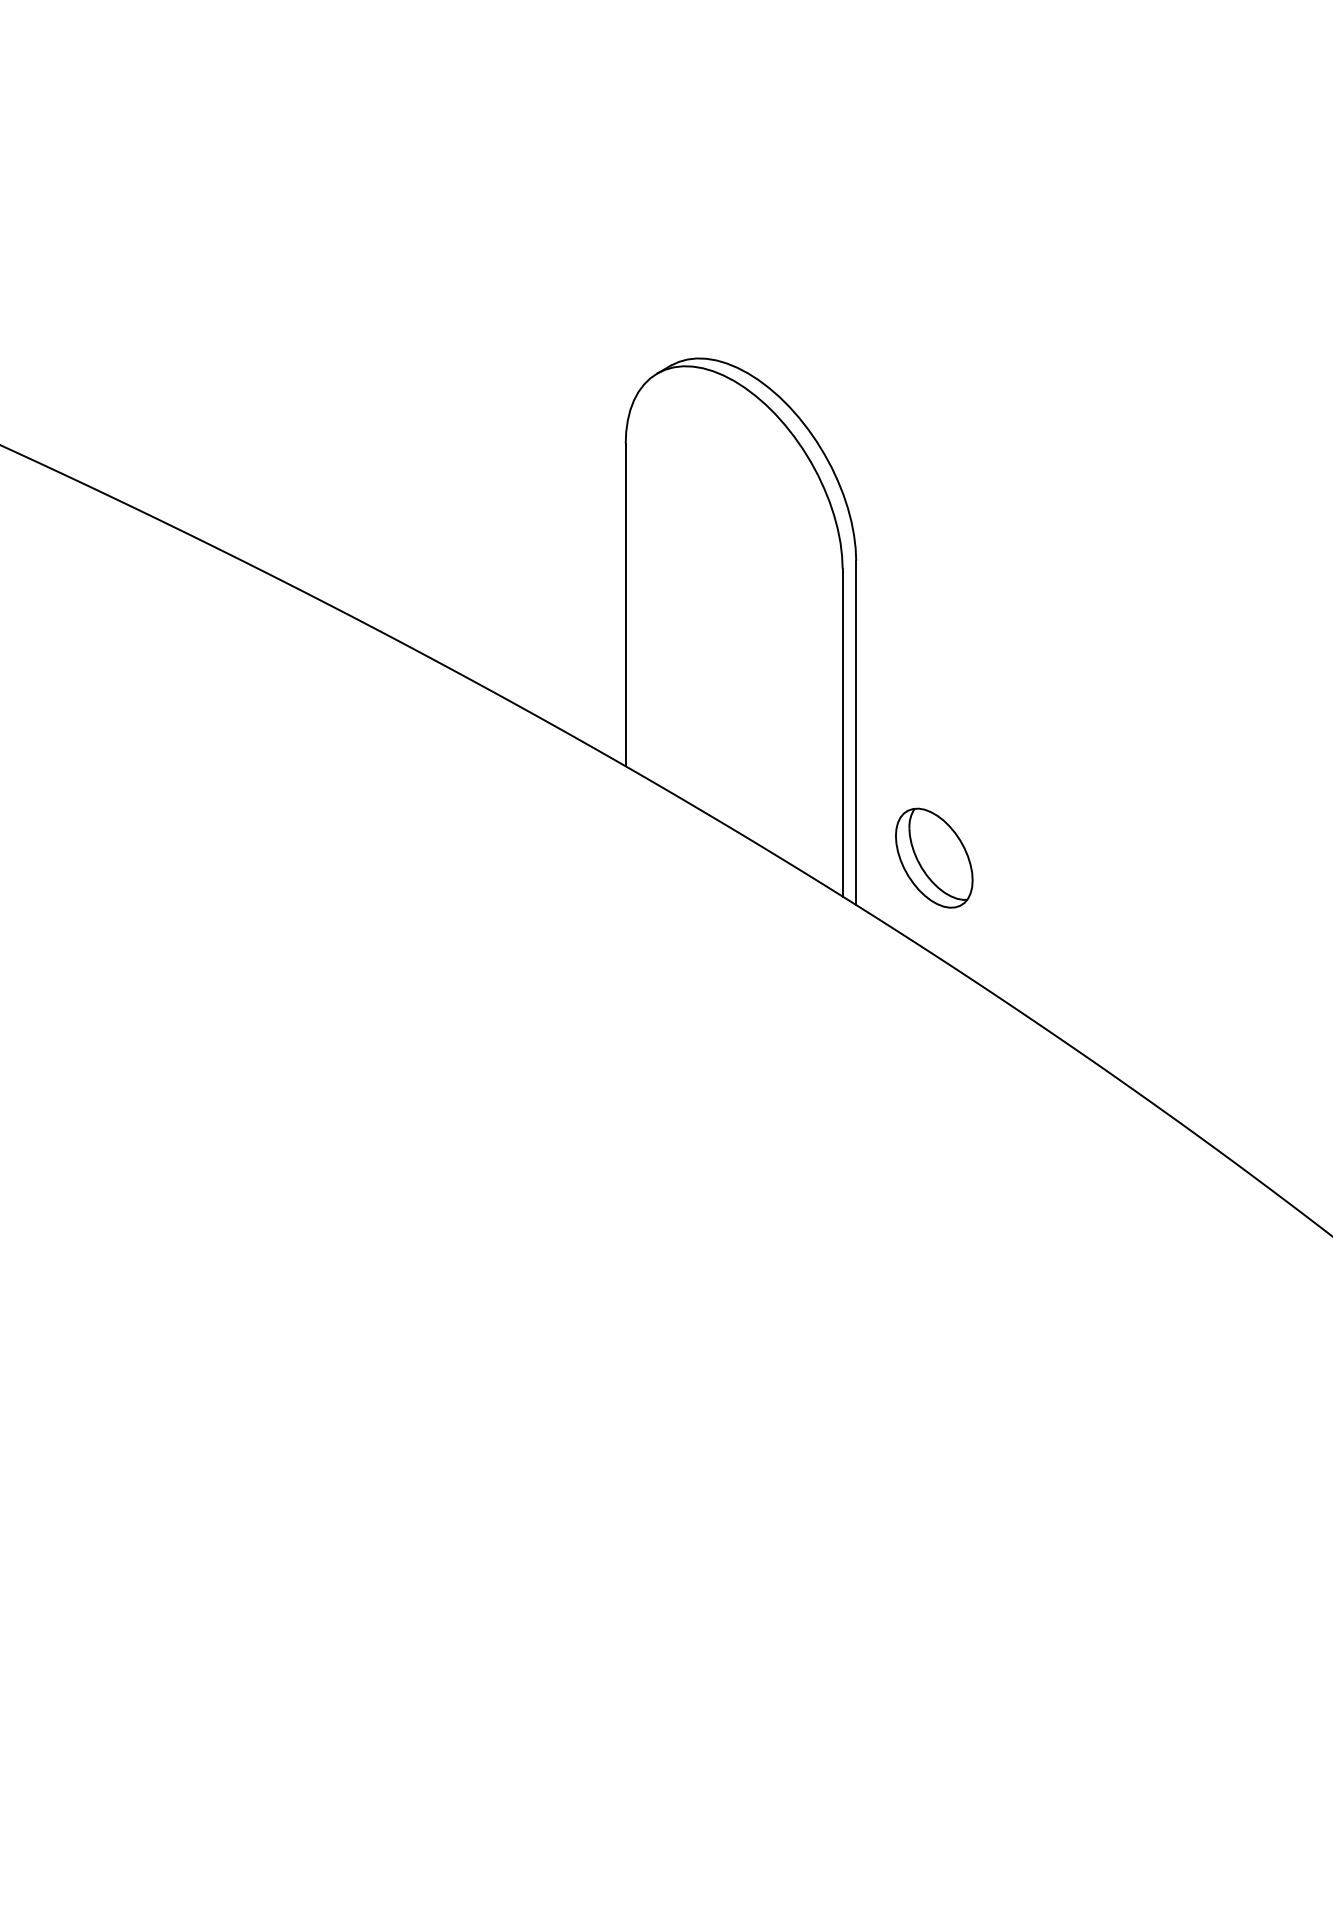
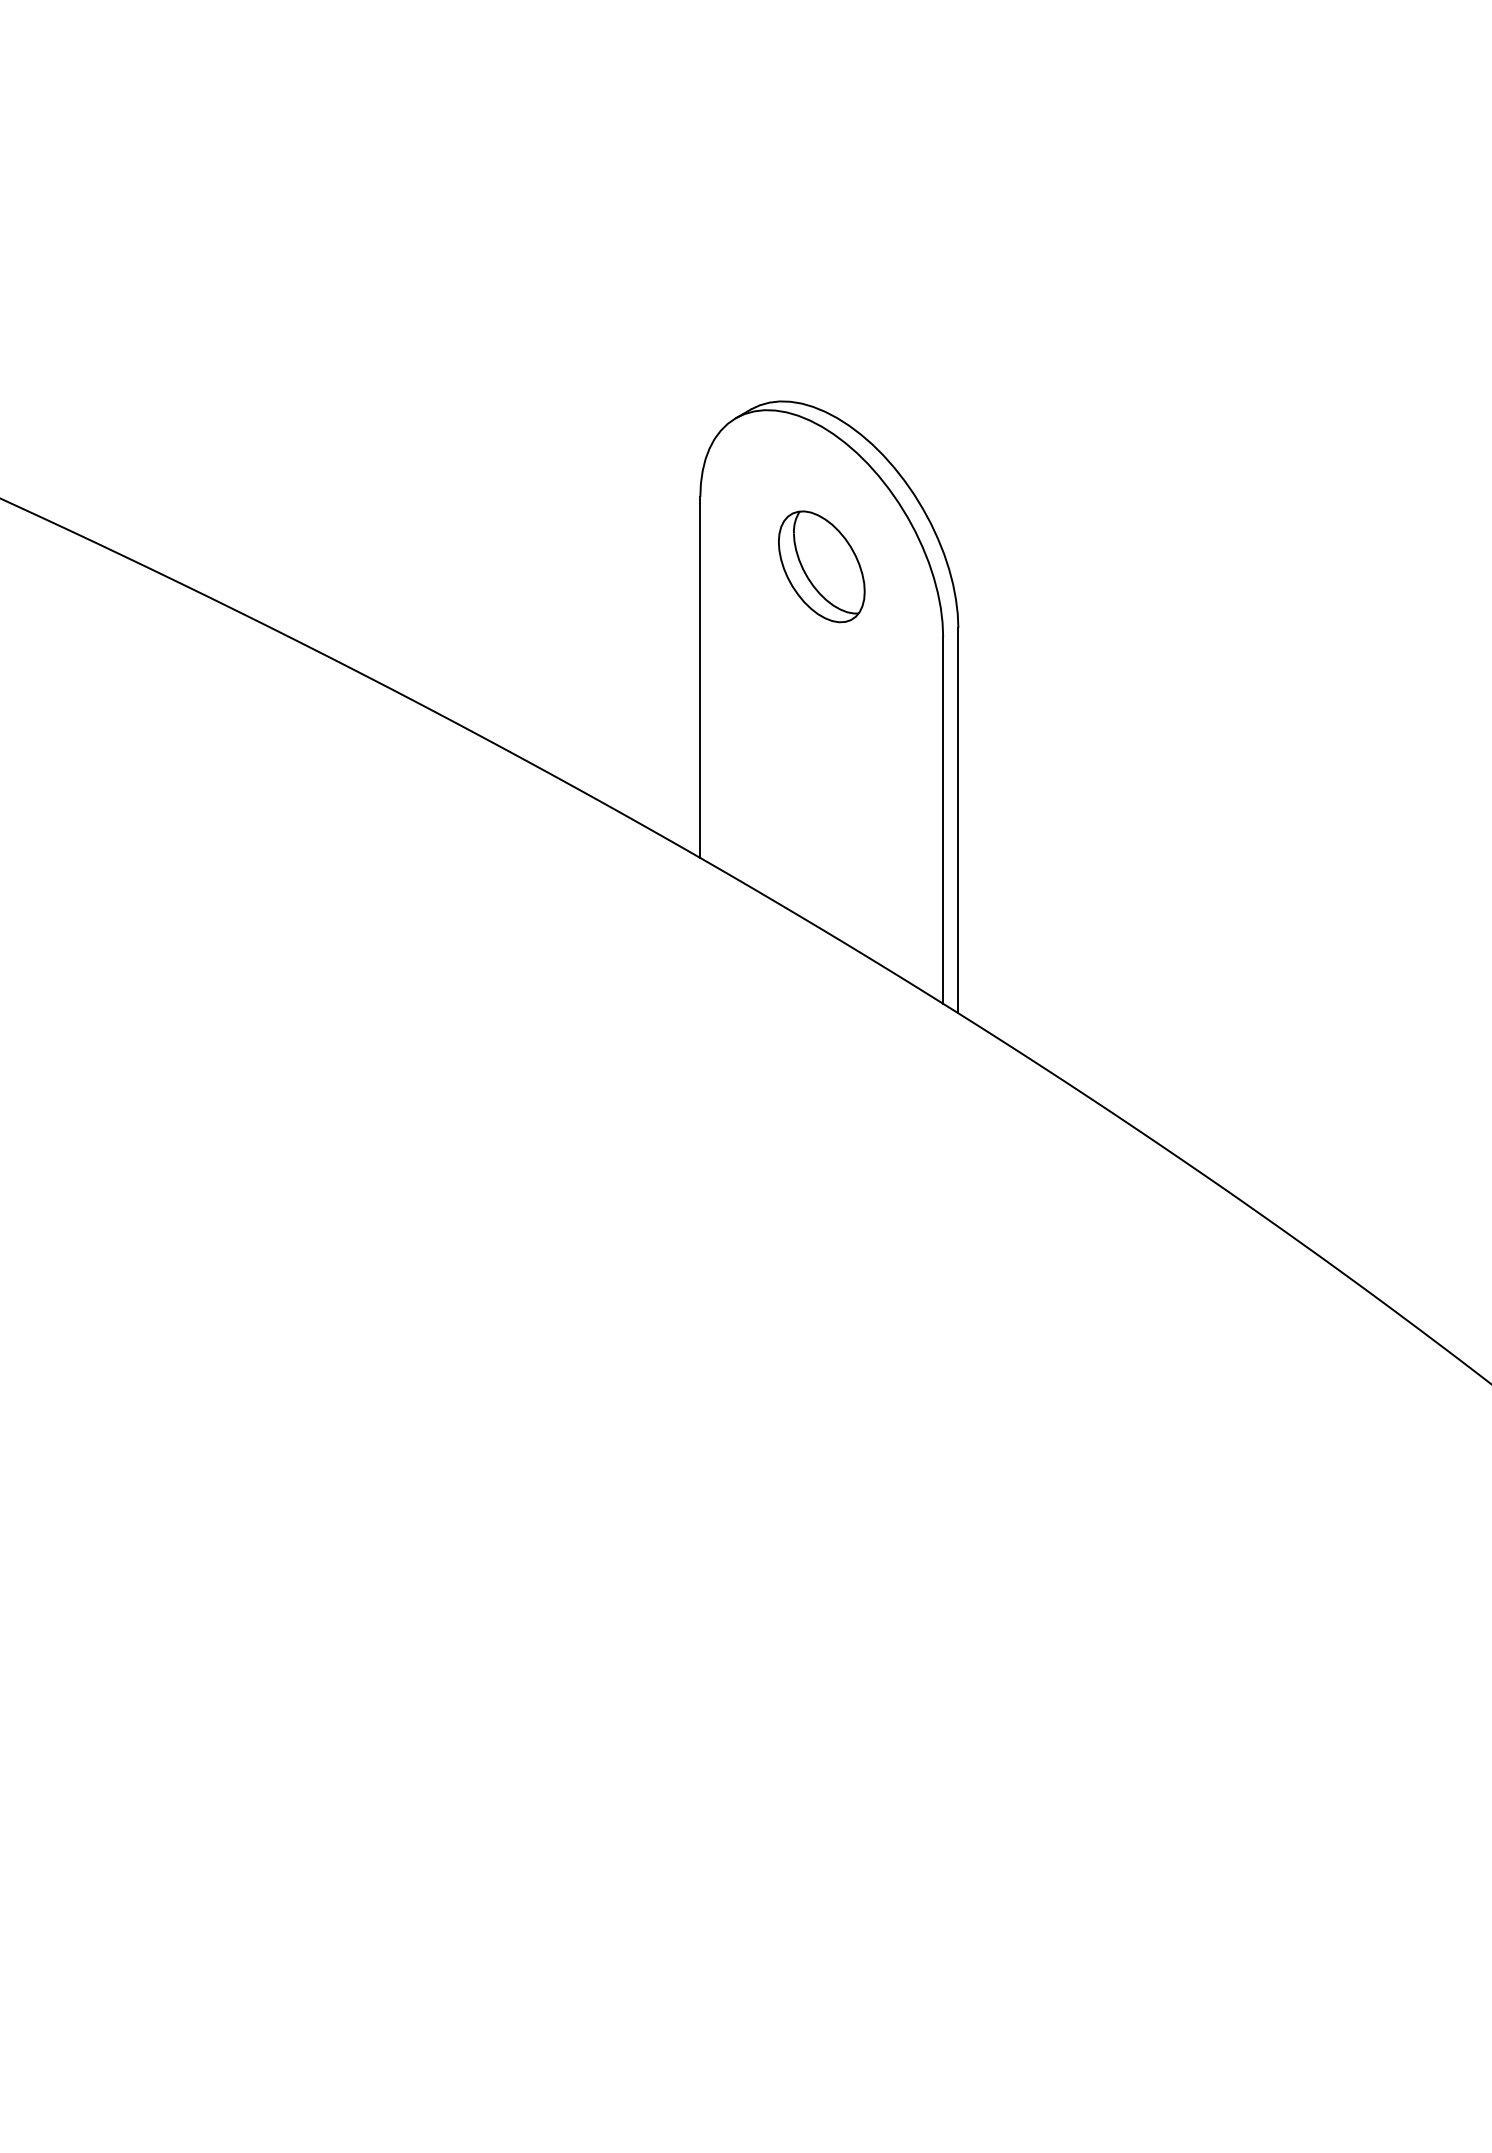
part: (934, 857) -> (821, 566), moved

